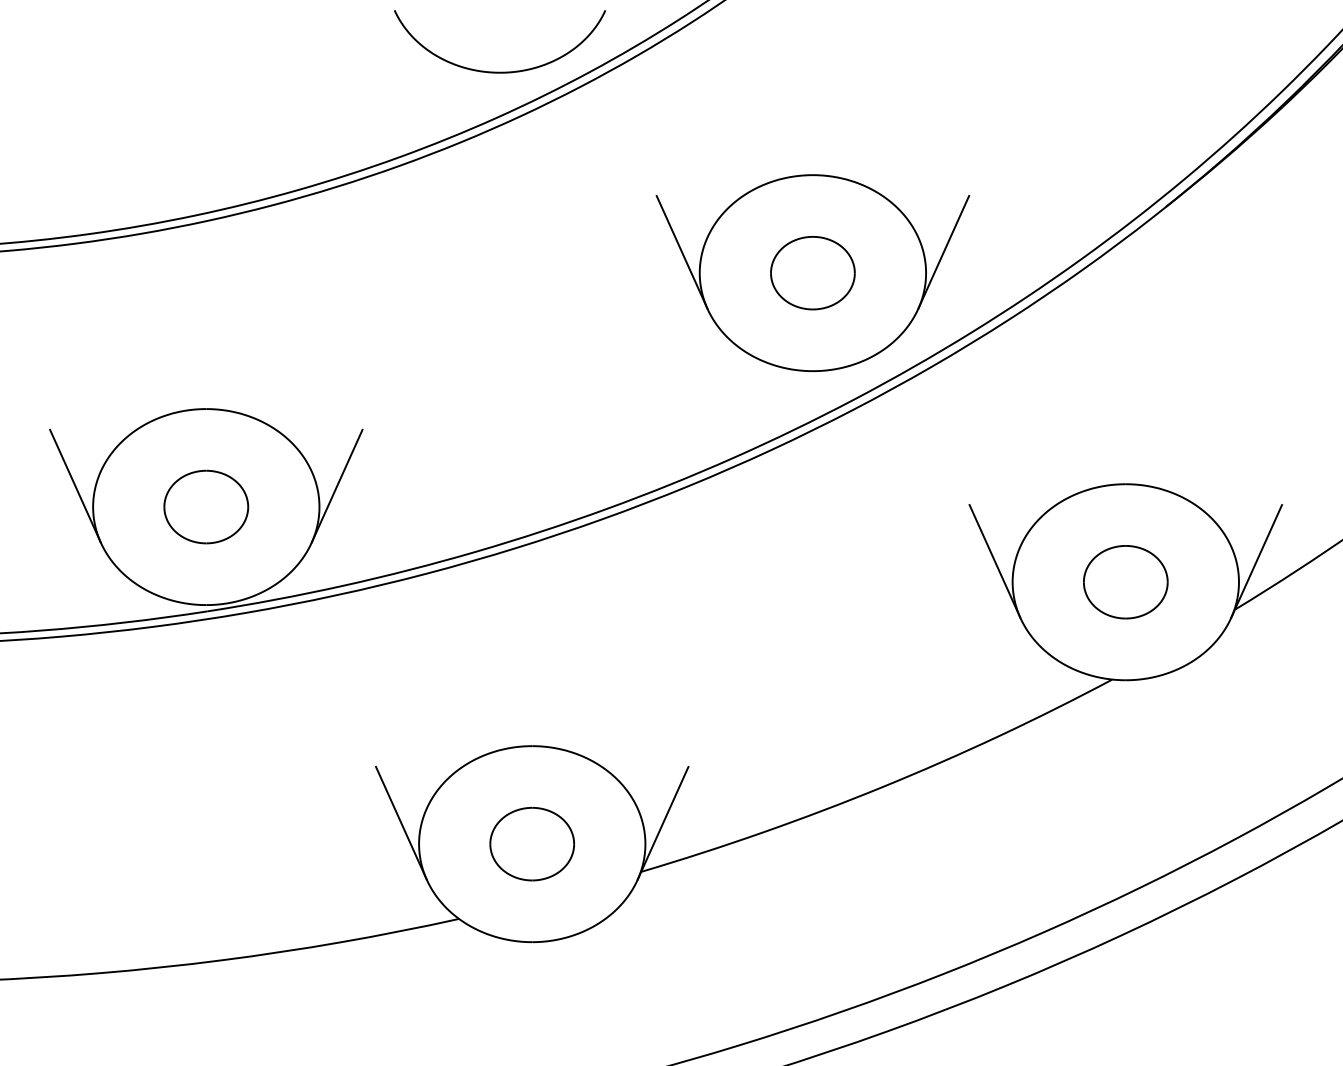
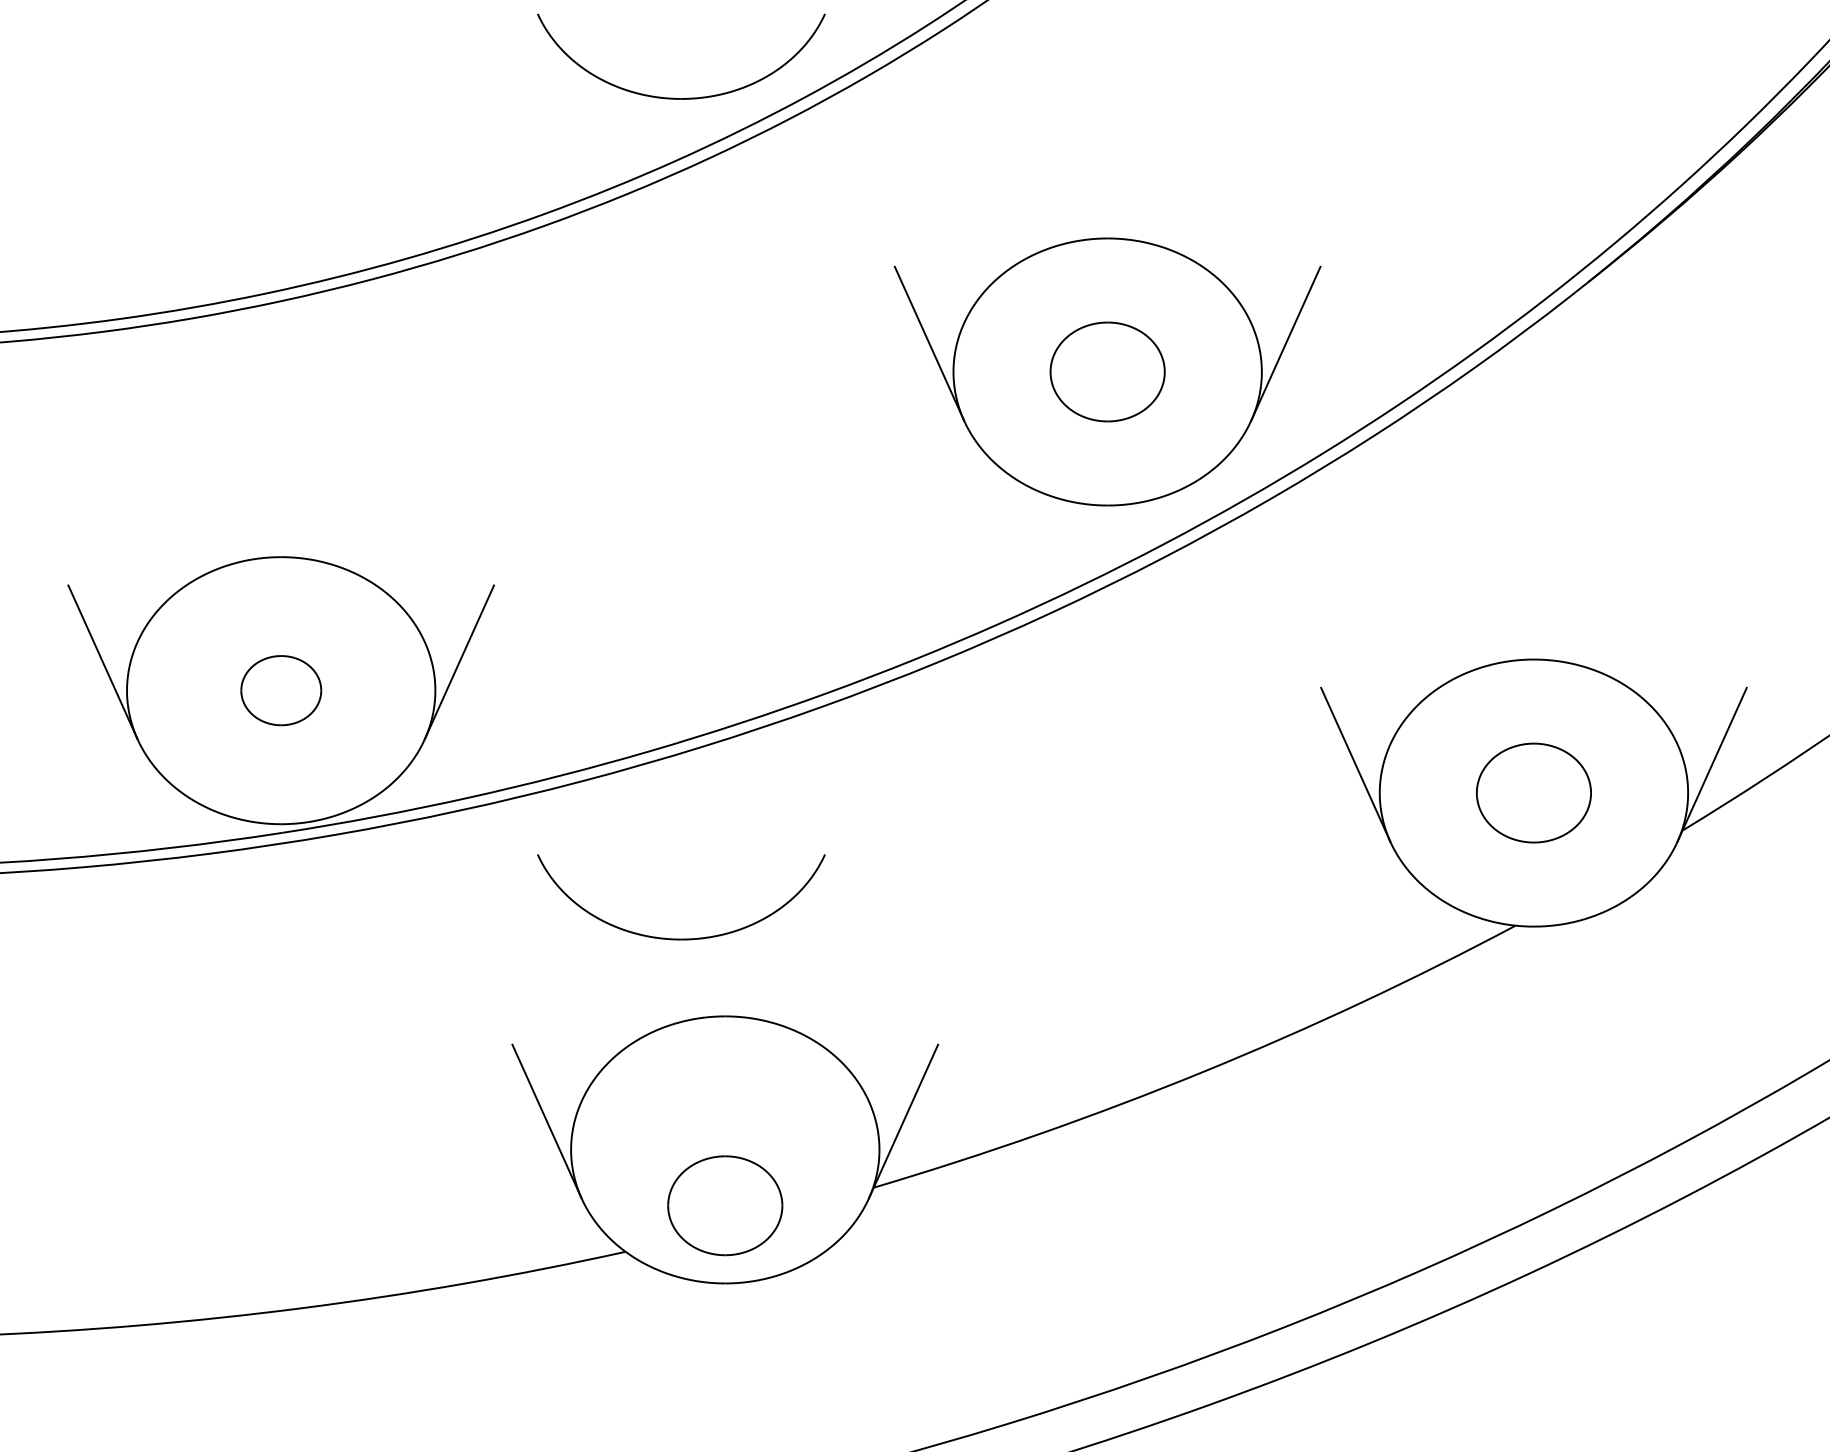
part: (206, 506) -> (281, 689), size x0.7
part: (499, 688) -> (680, 937), added
part: (531, 844) -> (724, 1206), moved

